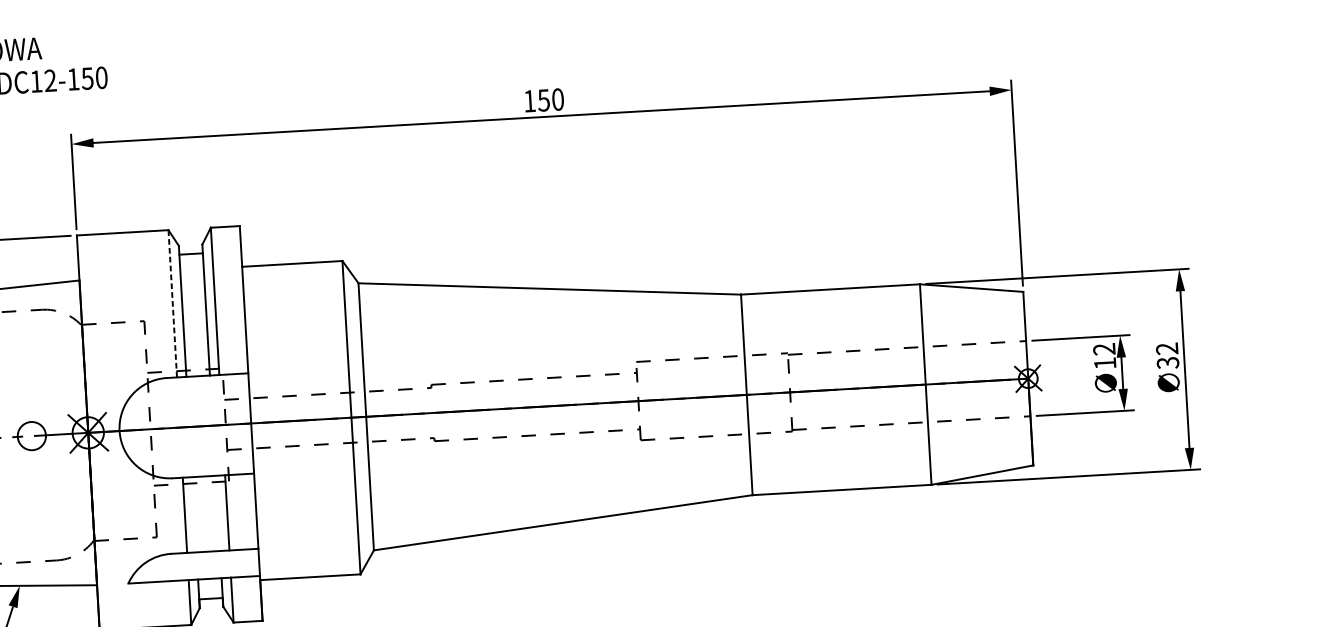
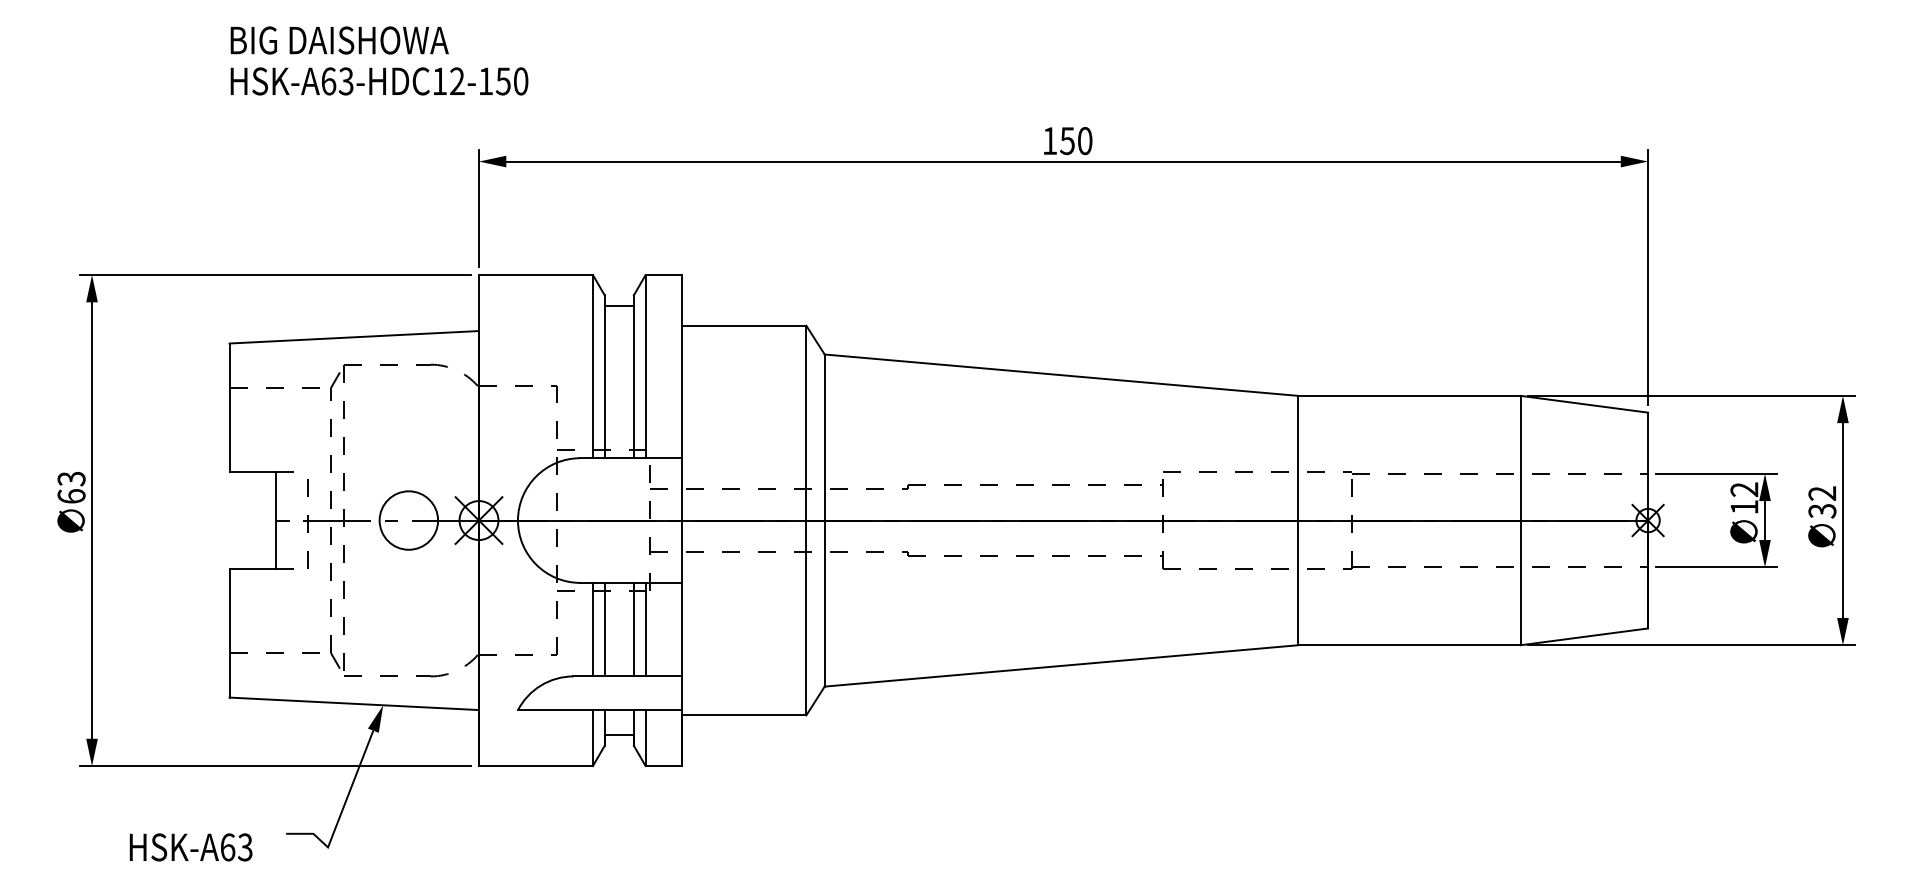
line: (172, 303) -> (592, 366), dashed -> solid
circle: (31, 436) -> (408, 520), size x1.67
line: (217, 513) -> (633, 629), added
line: (194, 514) -> (604, 629), added

